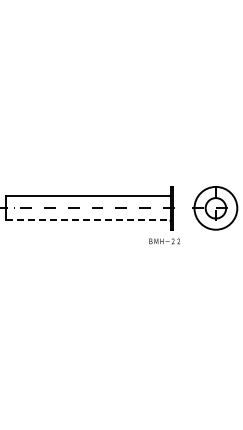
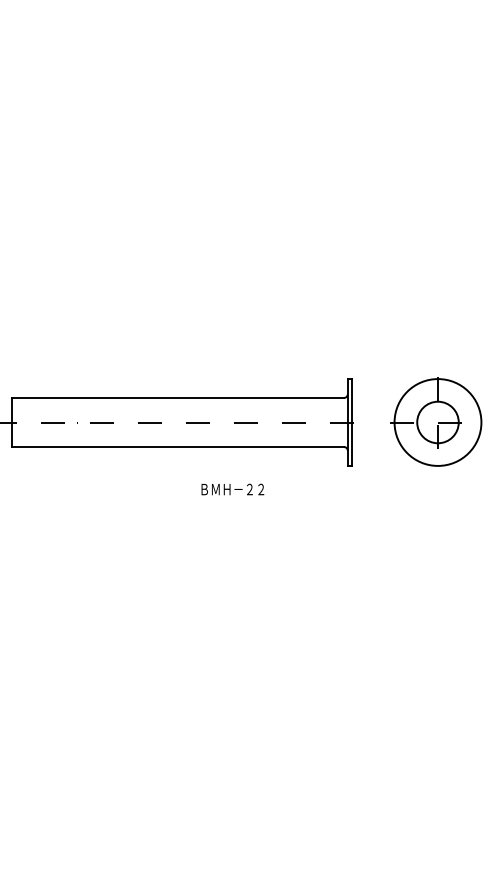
line: (87, 220) -> (177, 447), dashed -> solid
text: (164, 241) -> (232, 489), moved

